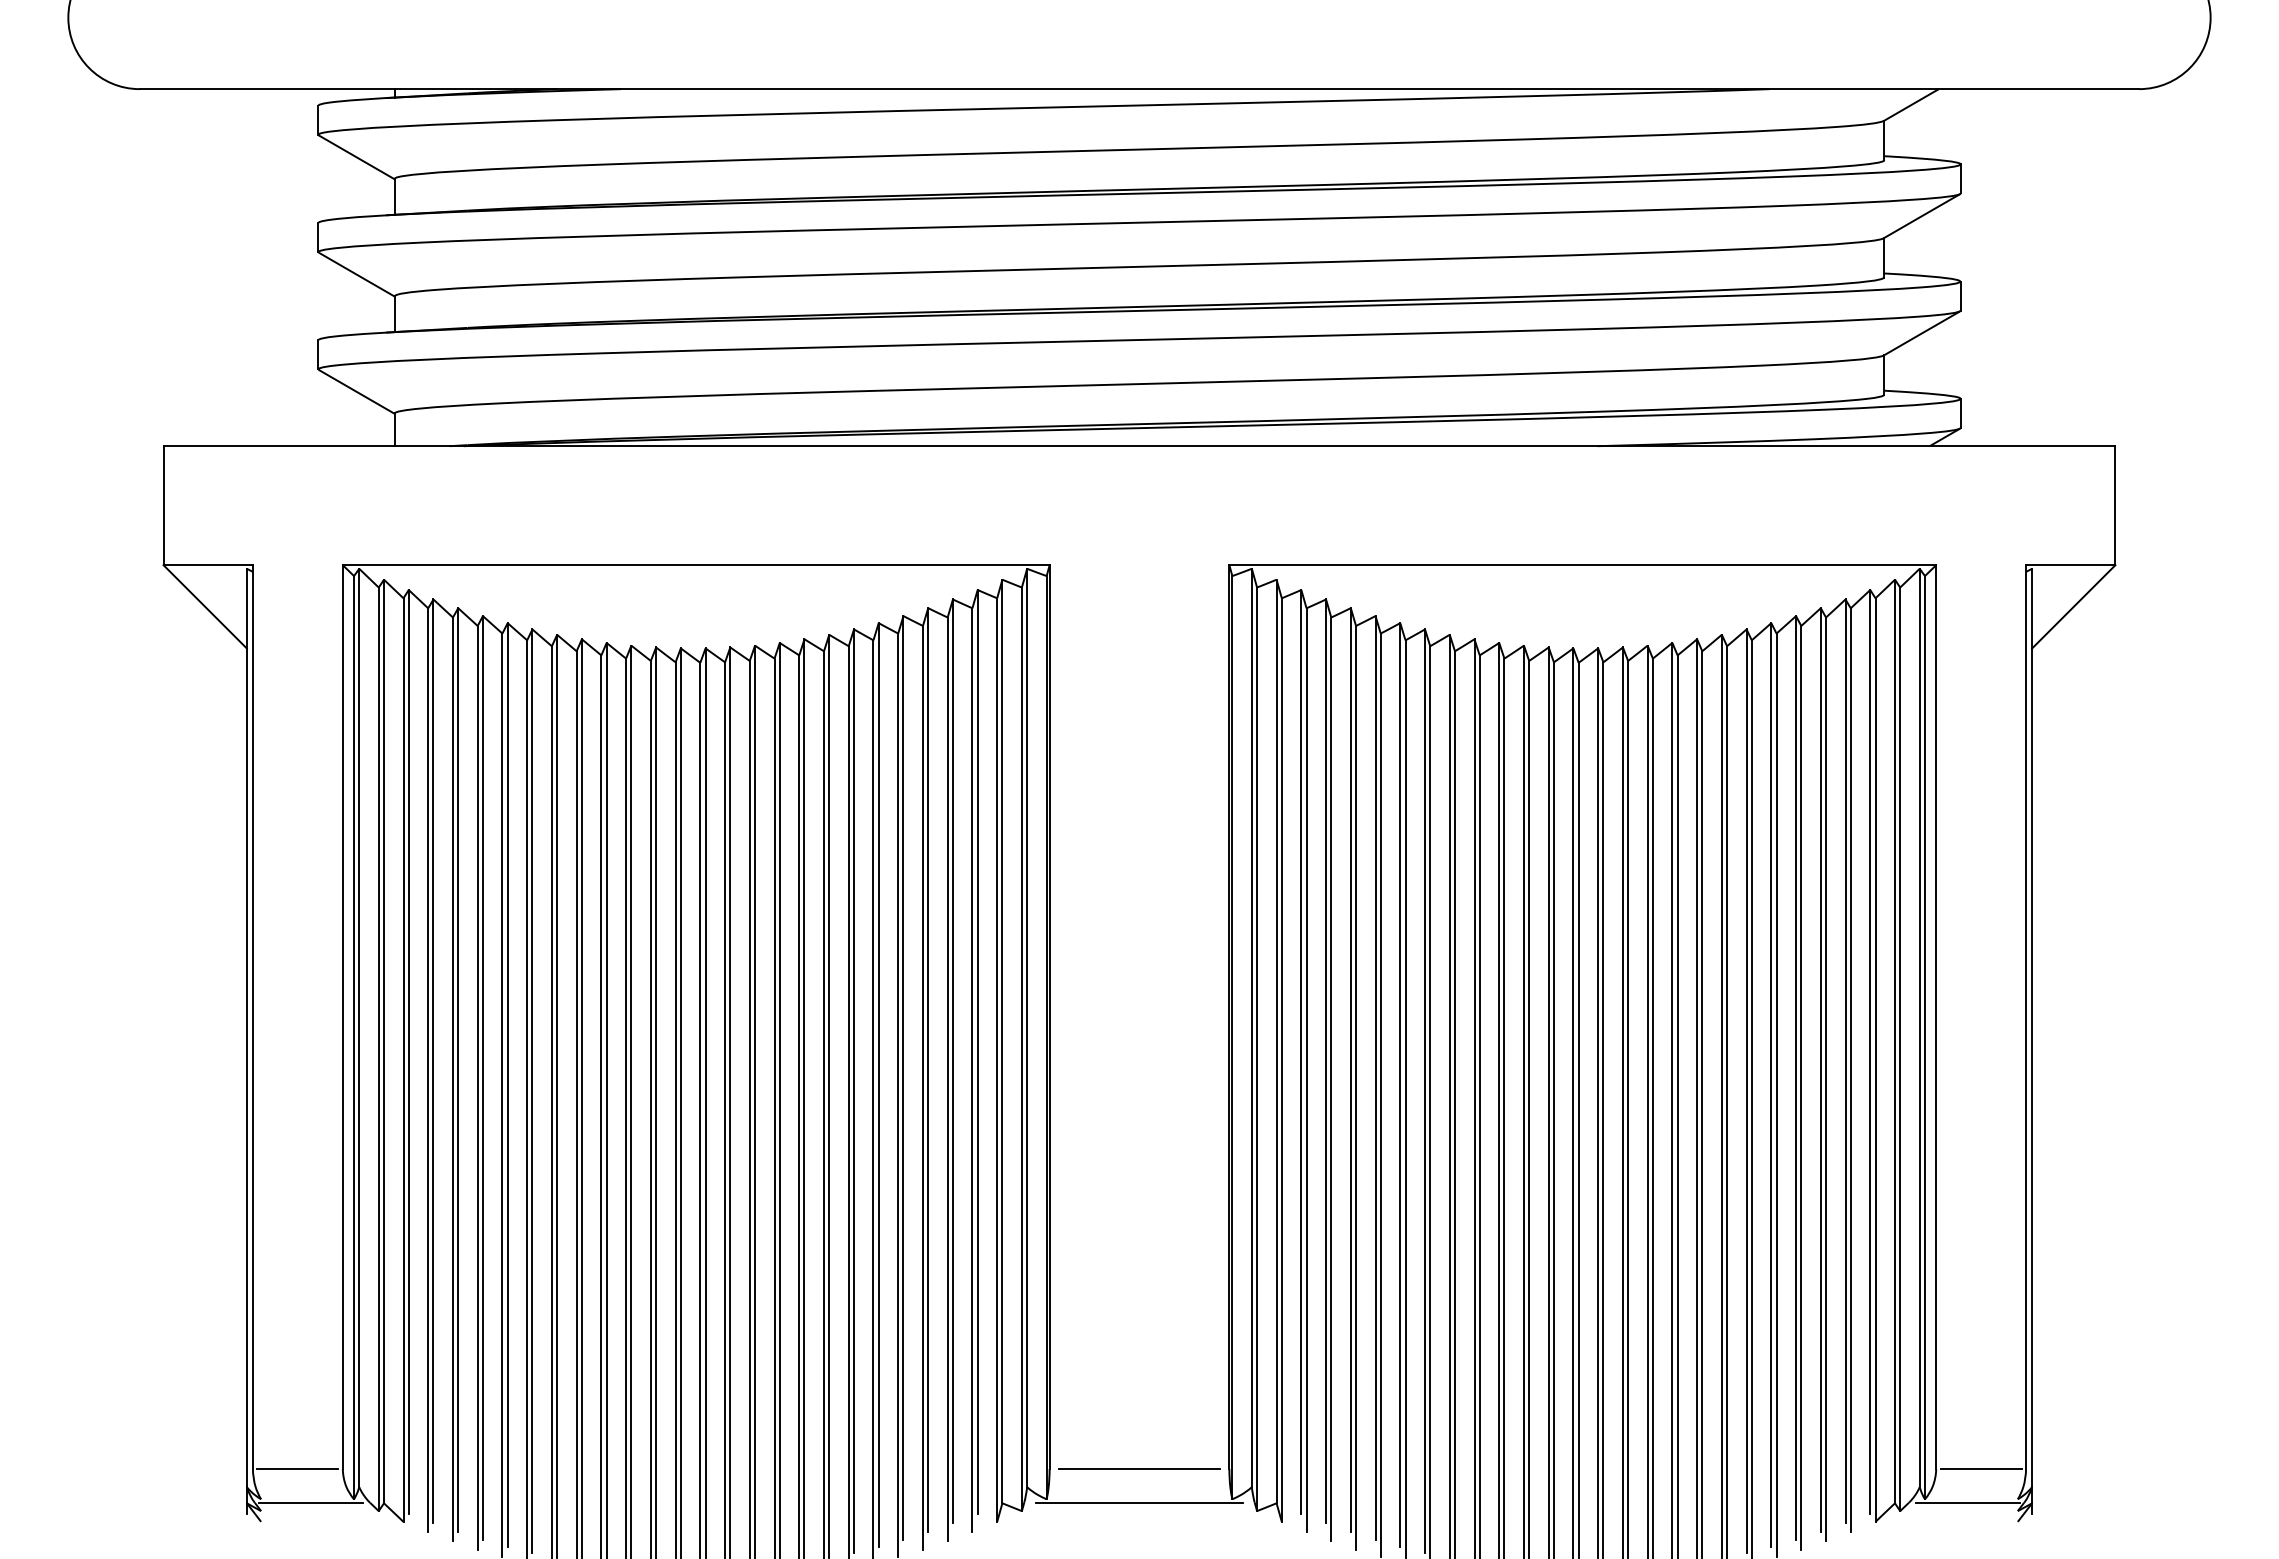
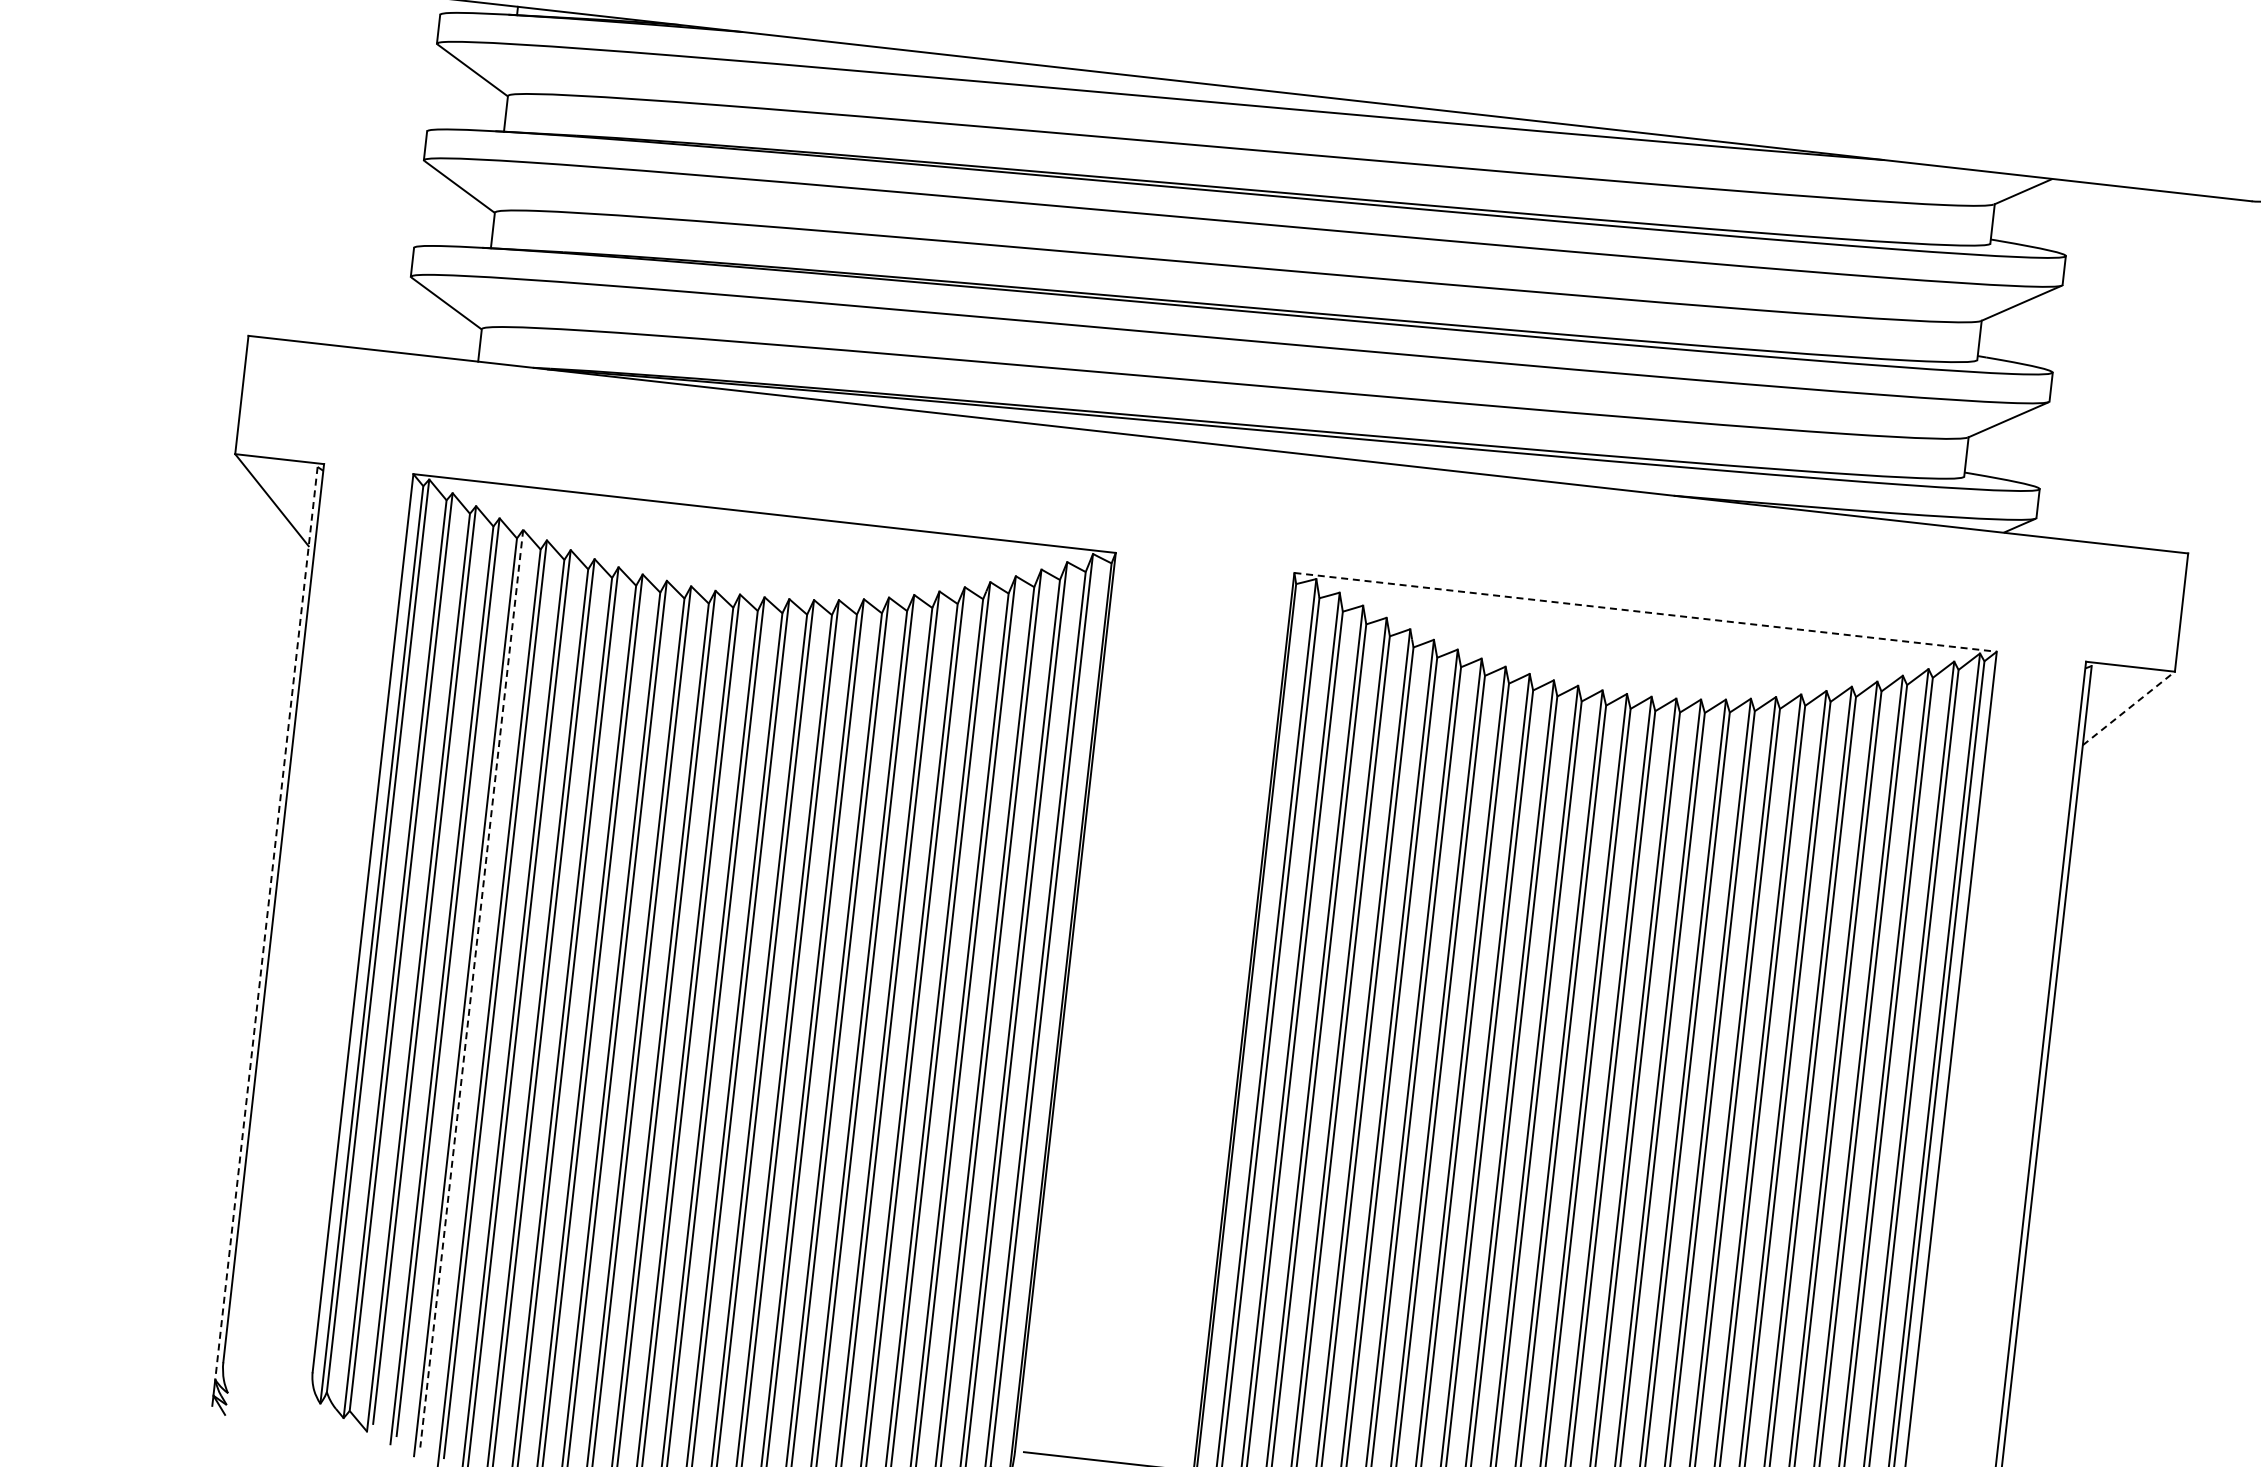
line: (1583, 565) -> (1646, 612), solid -> dashed
line: (2073, 606) -> (2128, 708), solid -> dashed
line: (246, 1028) -> (266, 923), solid -> dashed
line: (458, 1069) -> (472, 988), solid -> dashed
line: (296, 1469) -> (266, 1367), removed
line: (311, 1502) -> (277, 1402), removed

